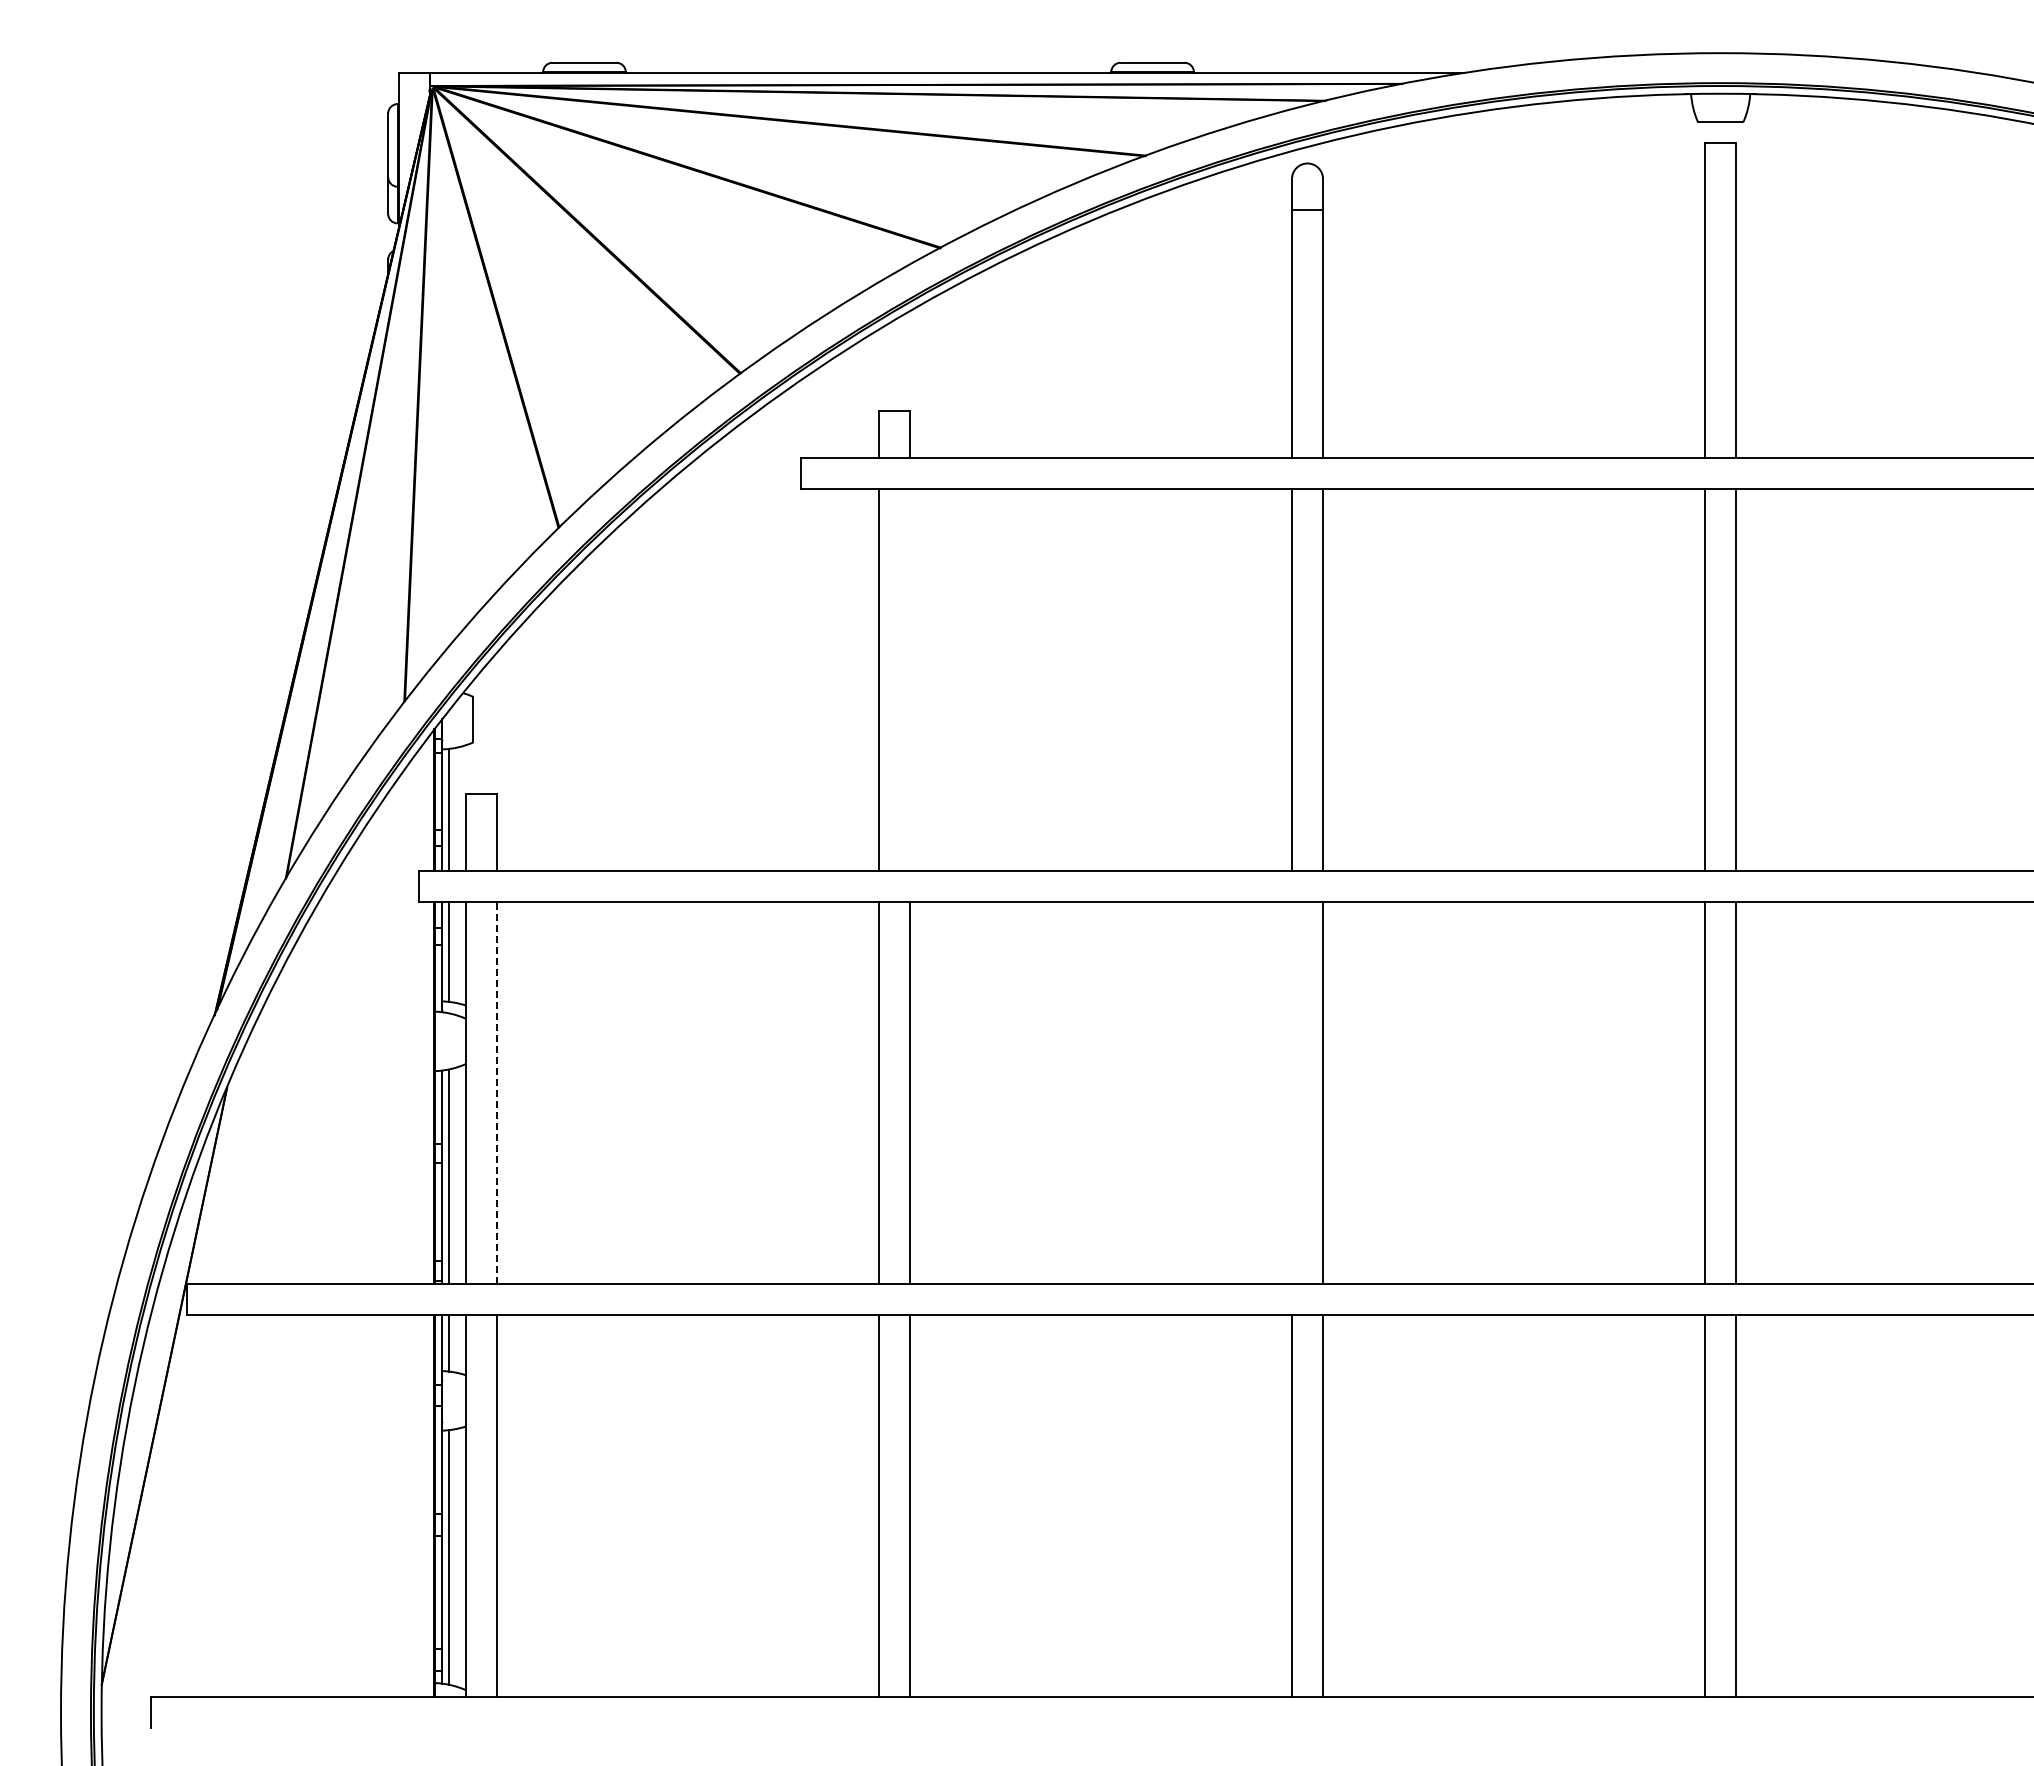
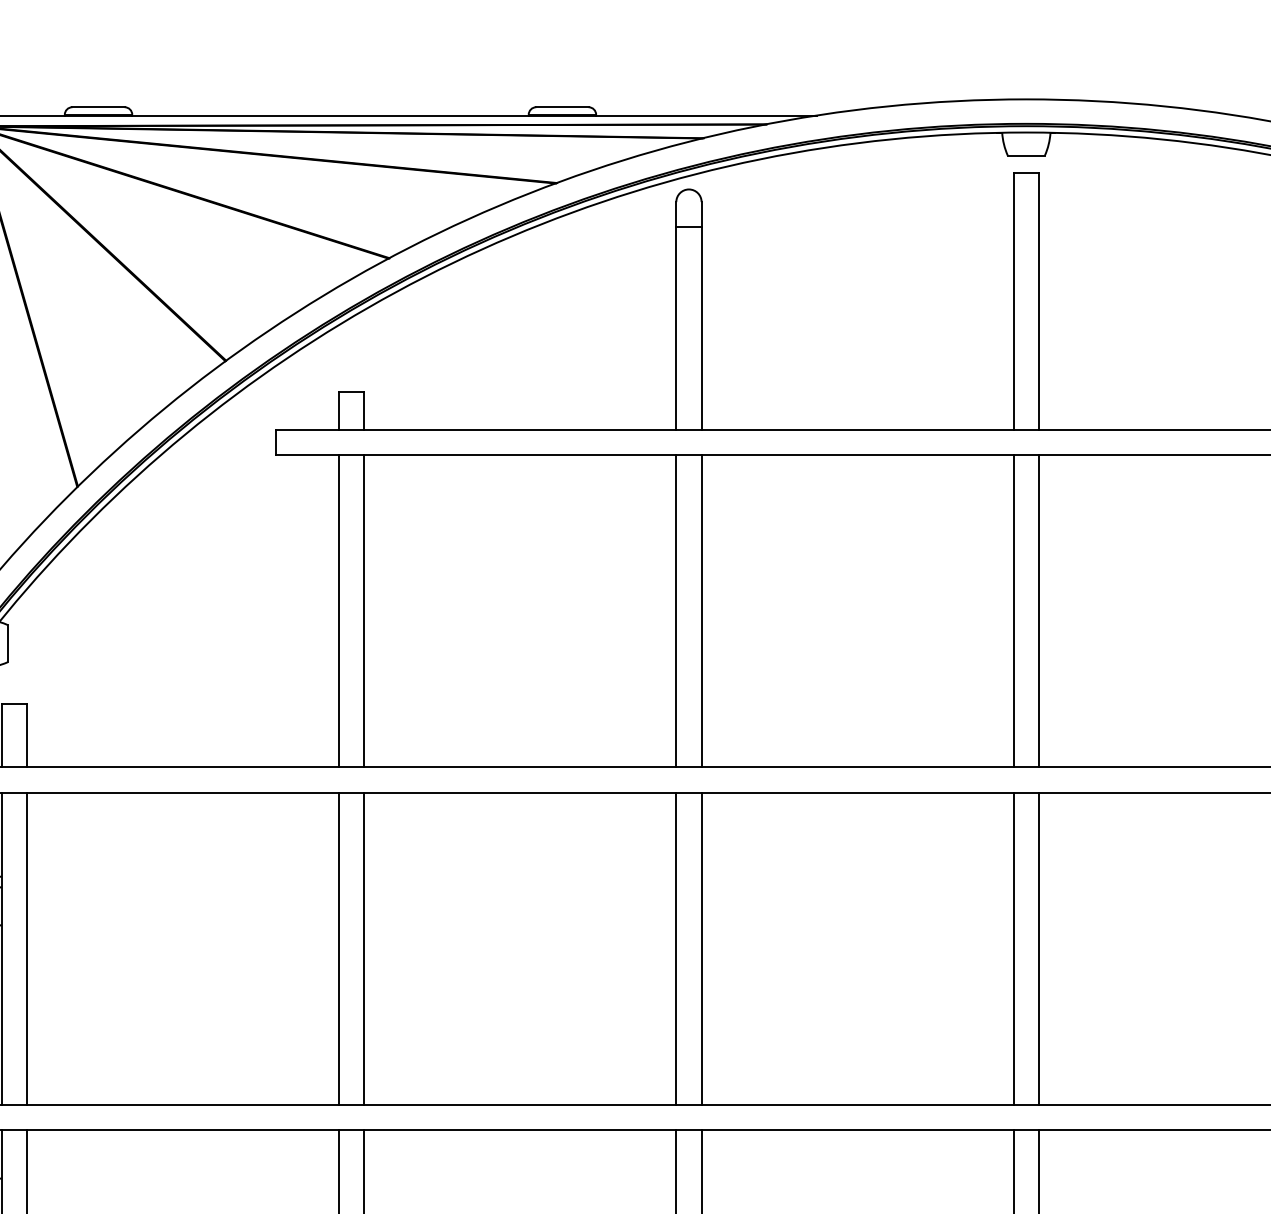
line: (909, 679) -> (363, 610), added
line: (496, 1092) -> (26, 948), dashed -> solid
line: (1292, 1093) -> (676, 948), added

